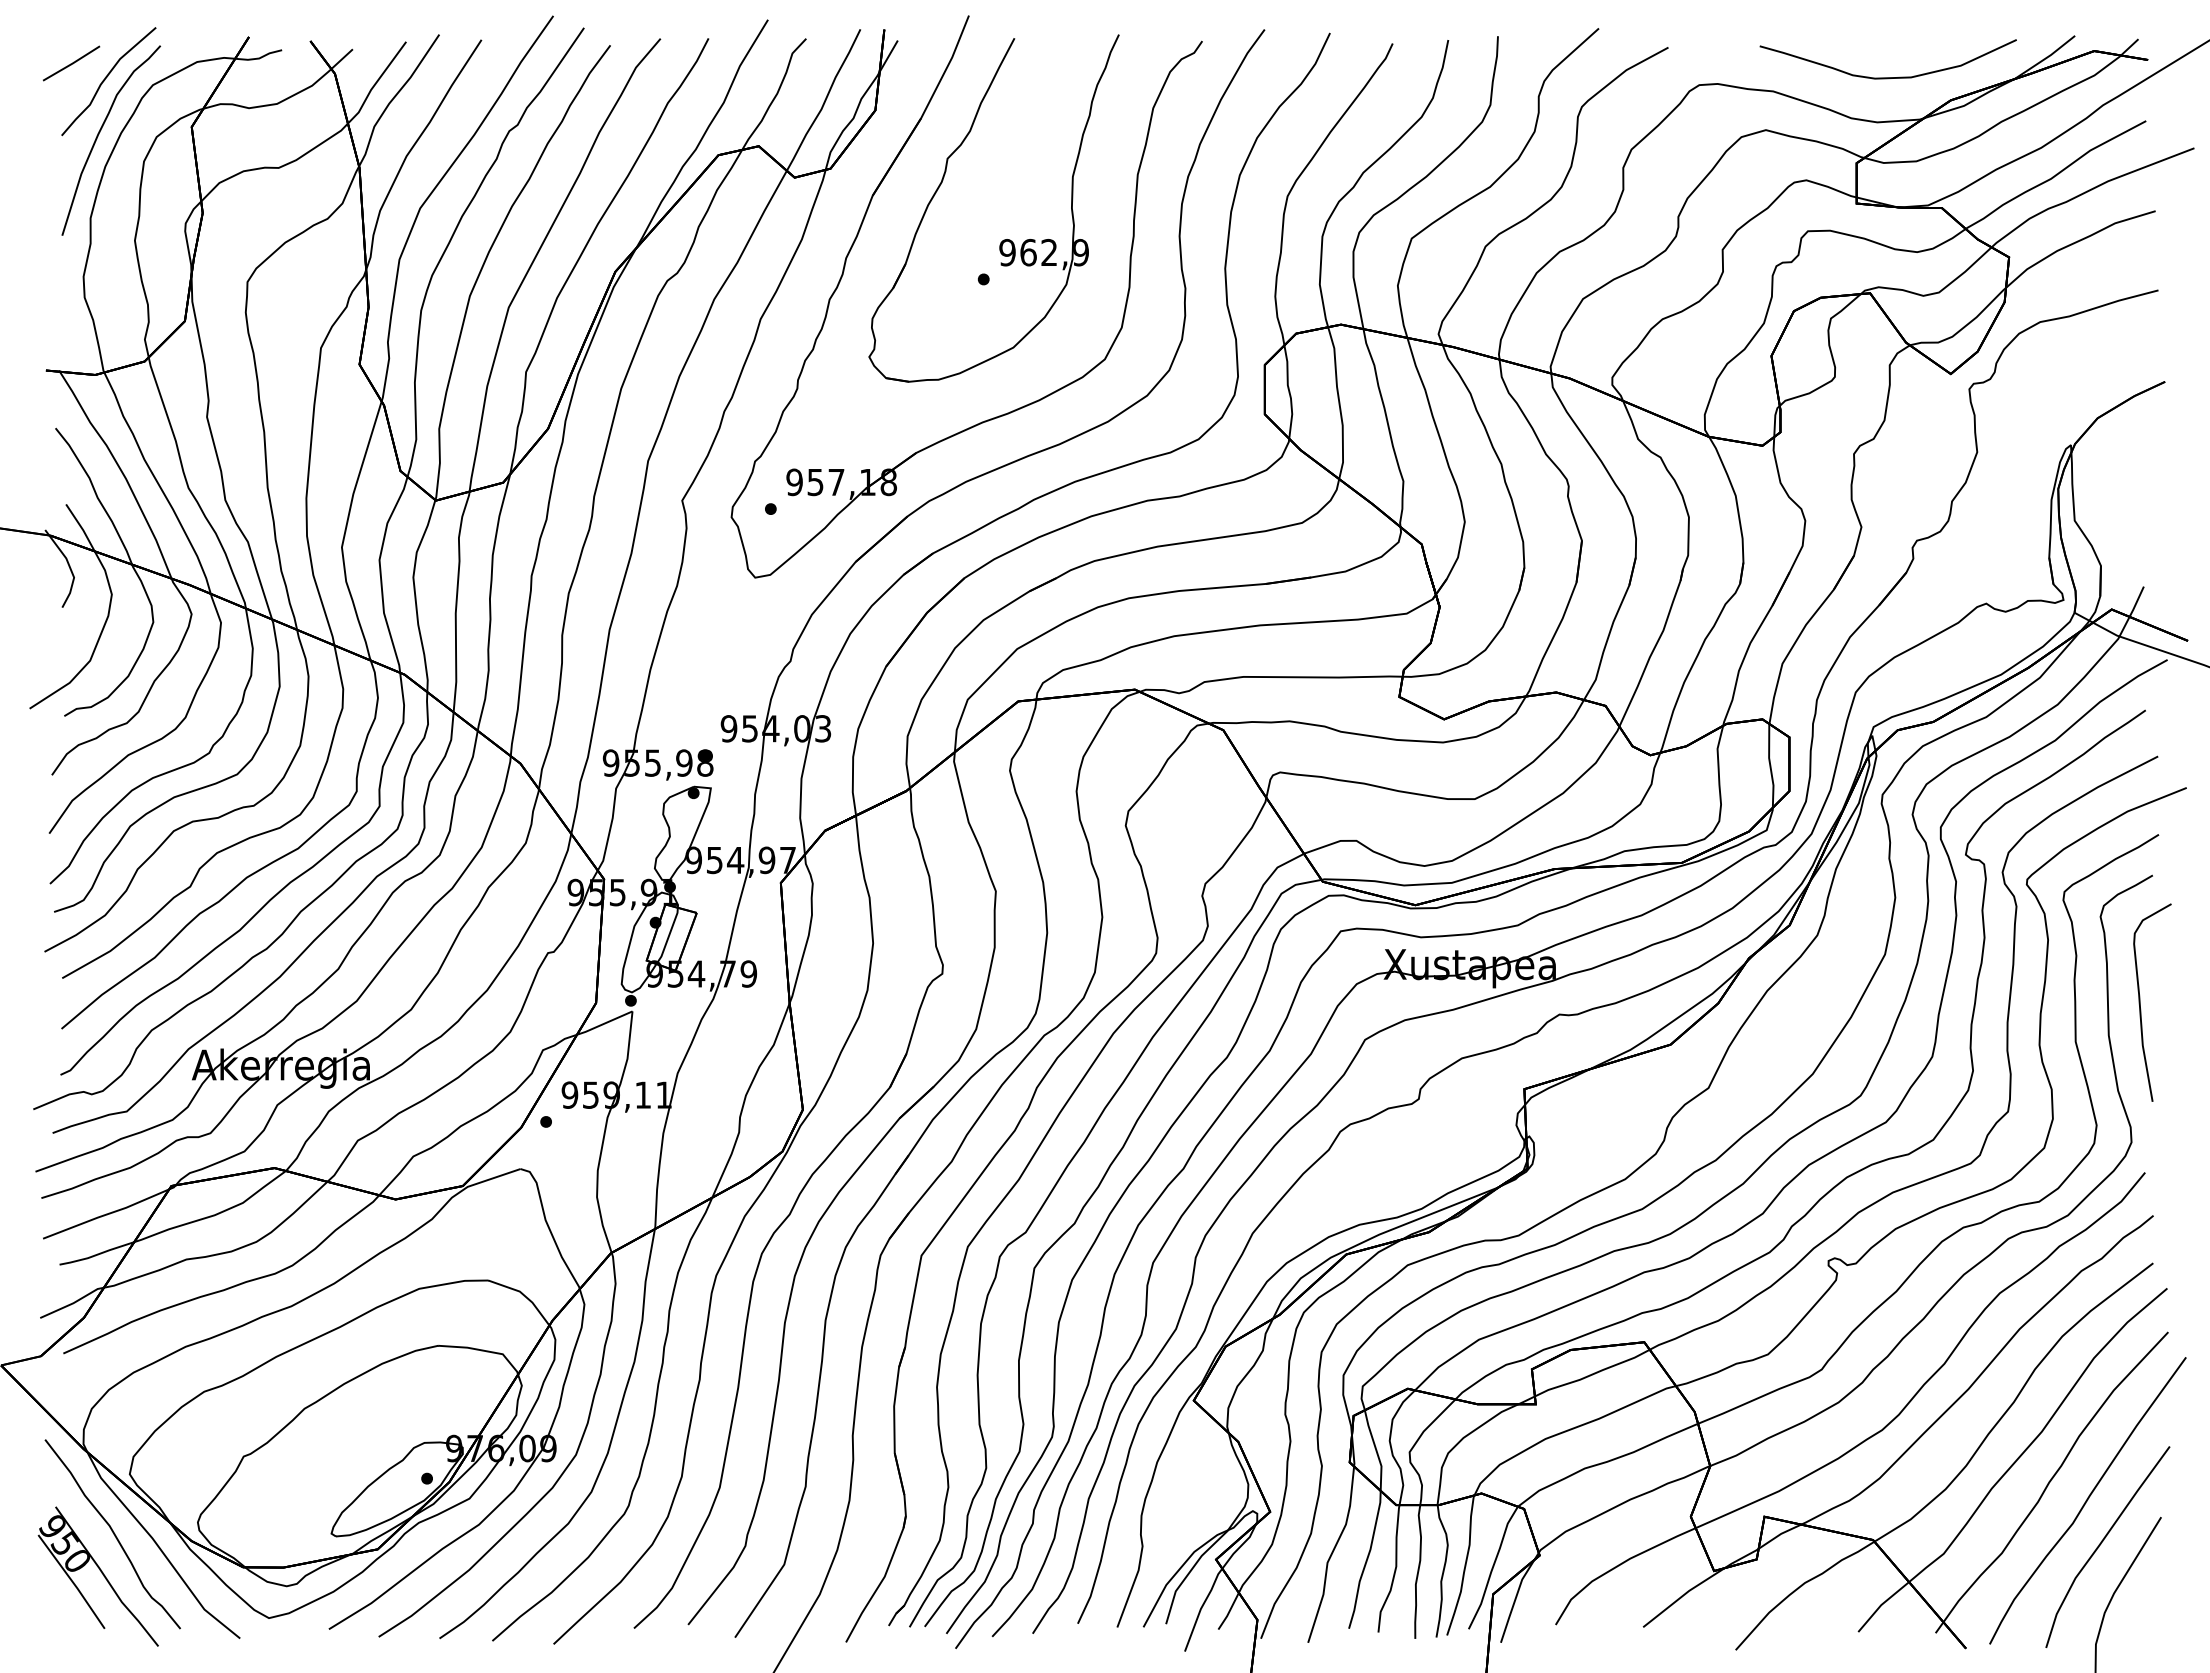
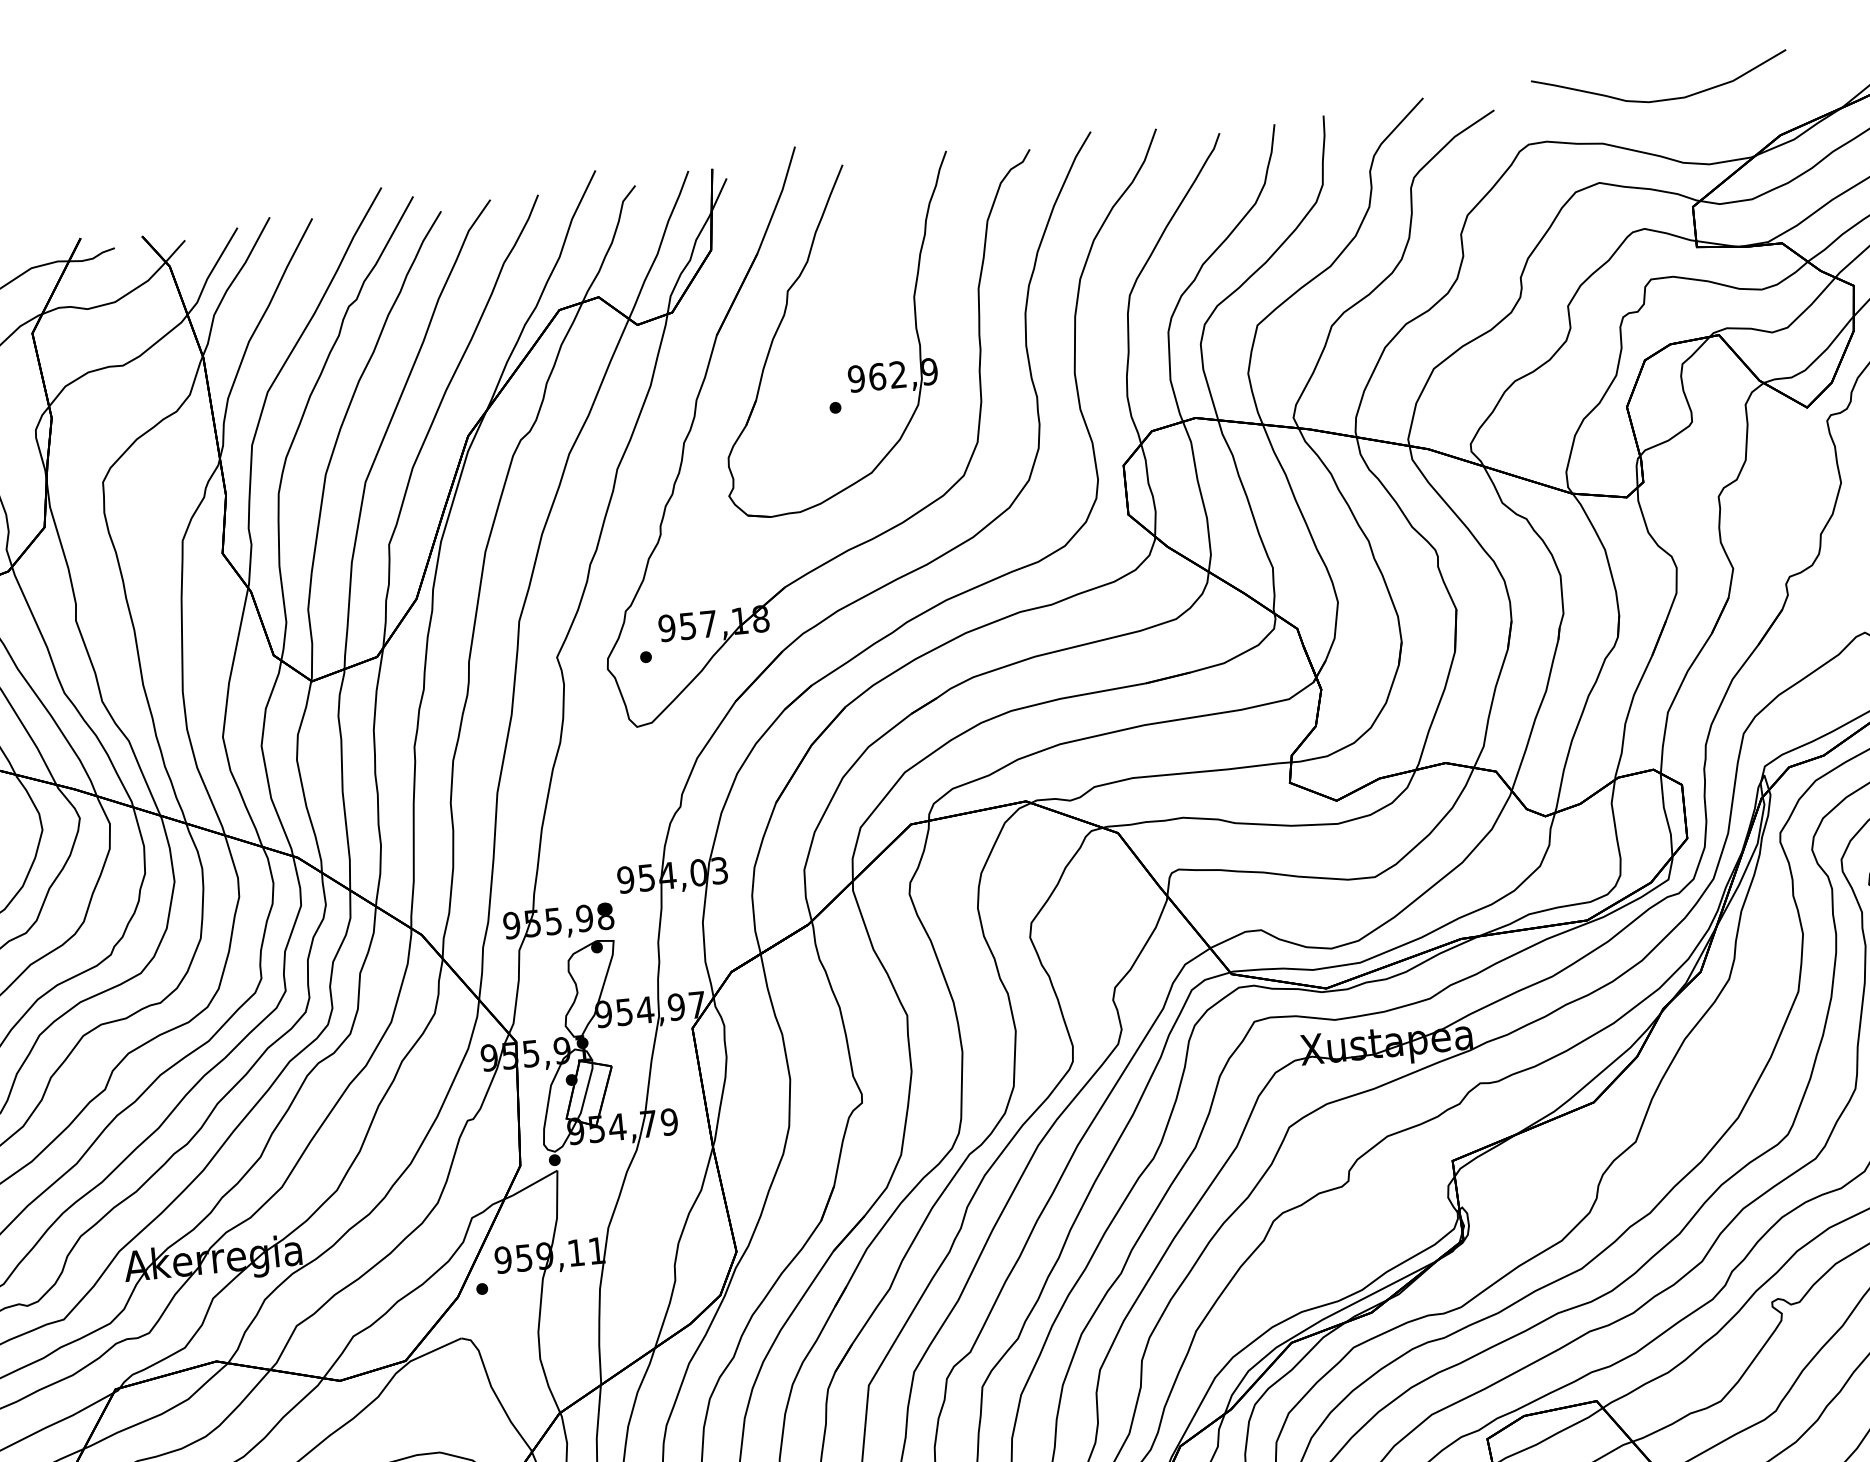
curve: (1887, 77) -> (1661, 99), moved

